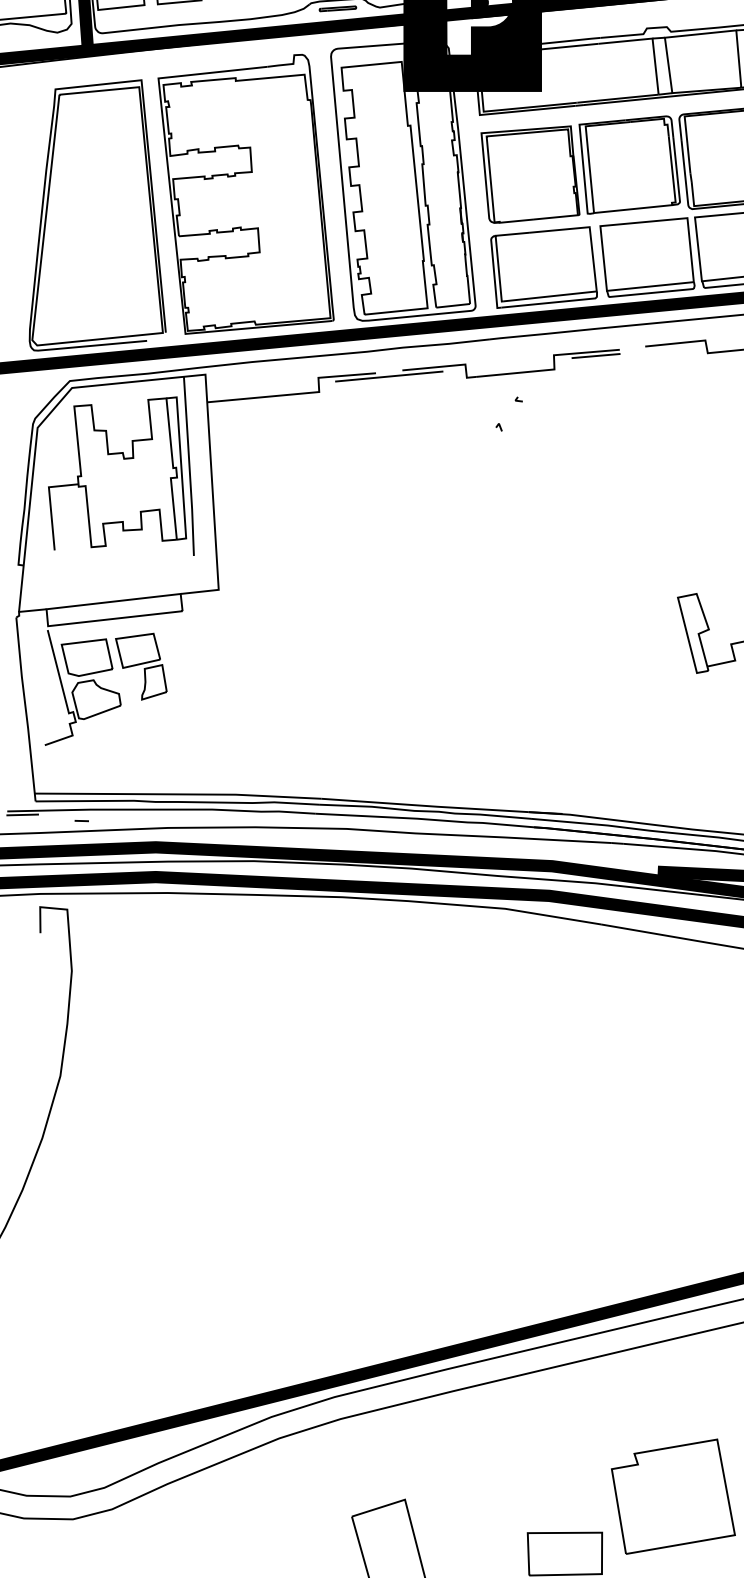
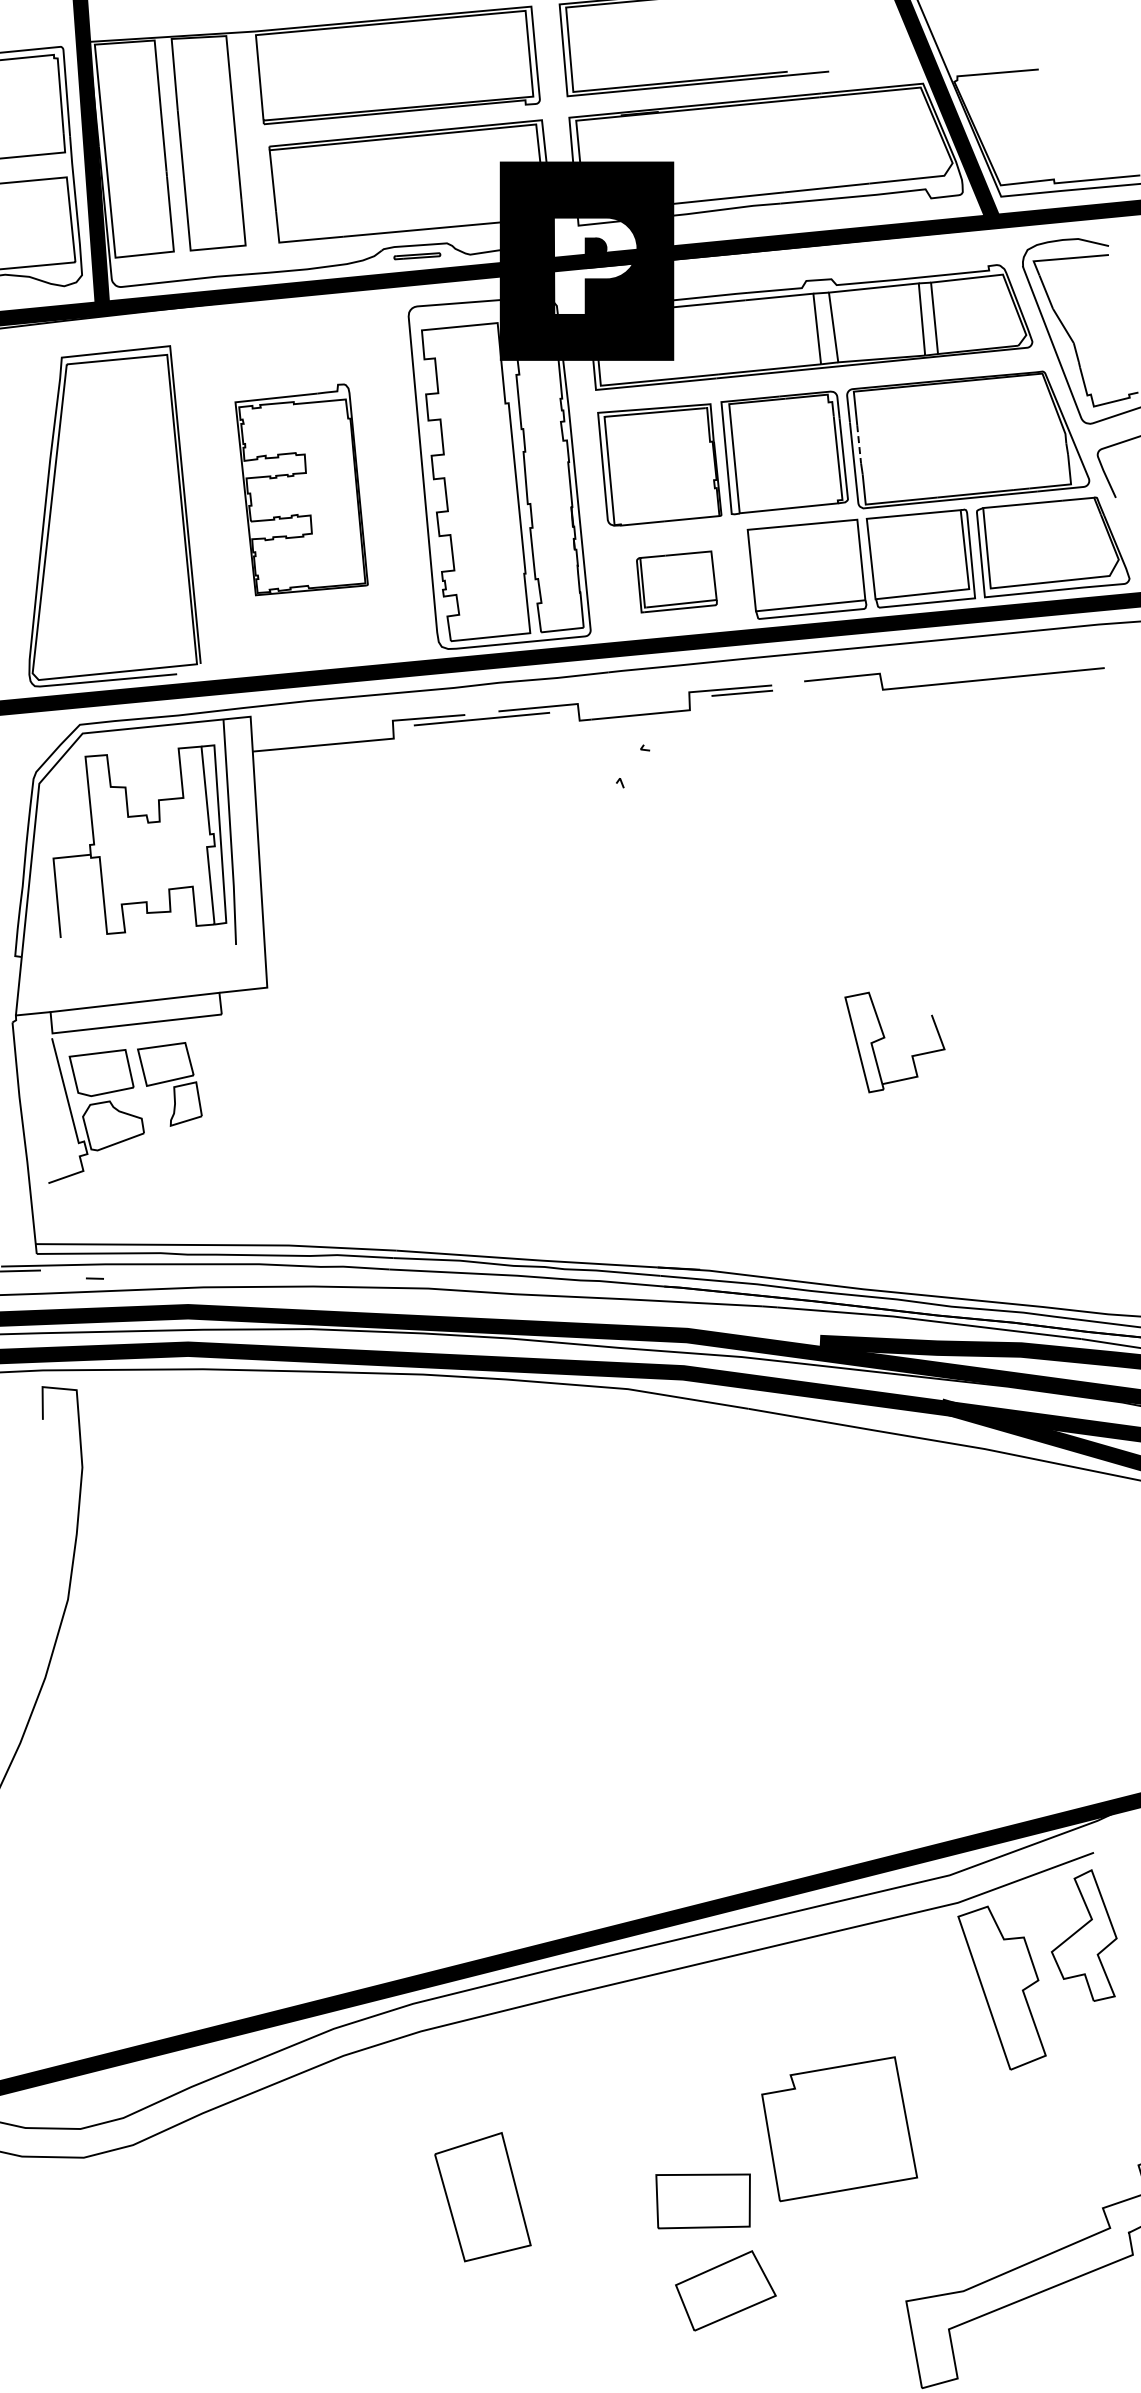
line: (689, 158) -> (859, 444), solid -> dashed
part: (245, 194) -> (301, 489), size x0.6
part: (543, 267) -> (676, 581), size x0.6

